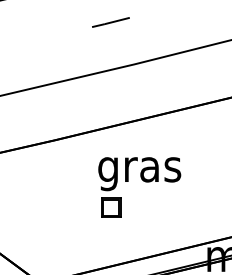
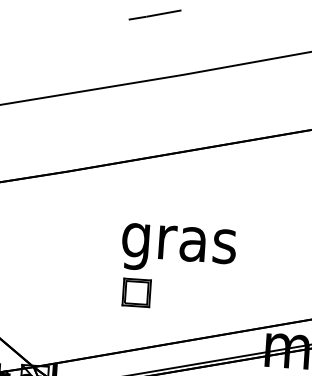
part: (143, 181) -> (183, 259), moved

